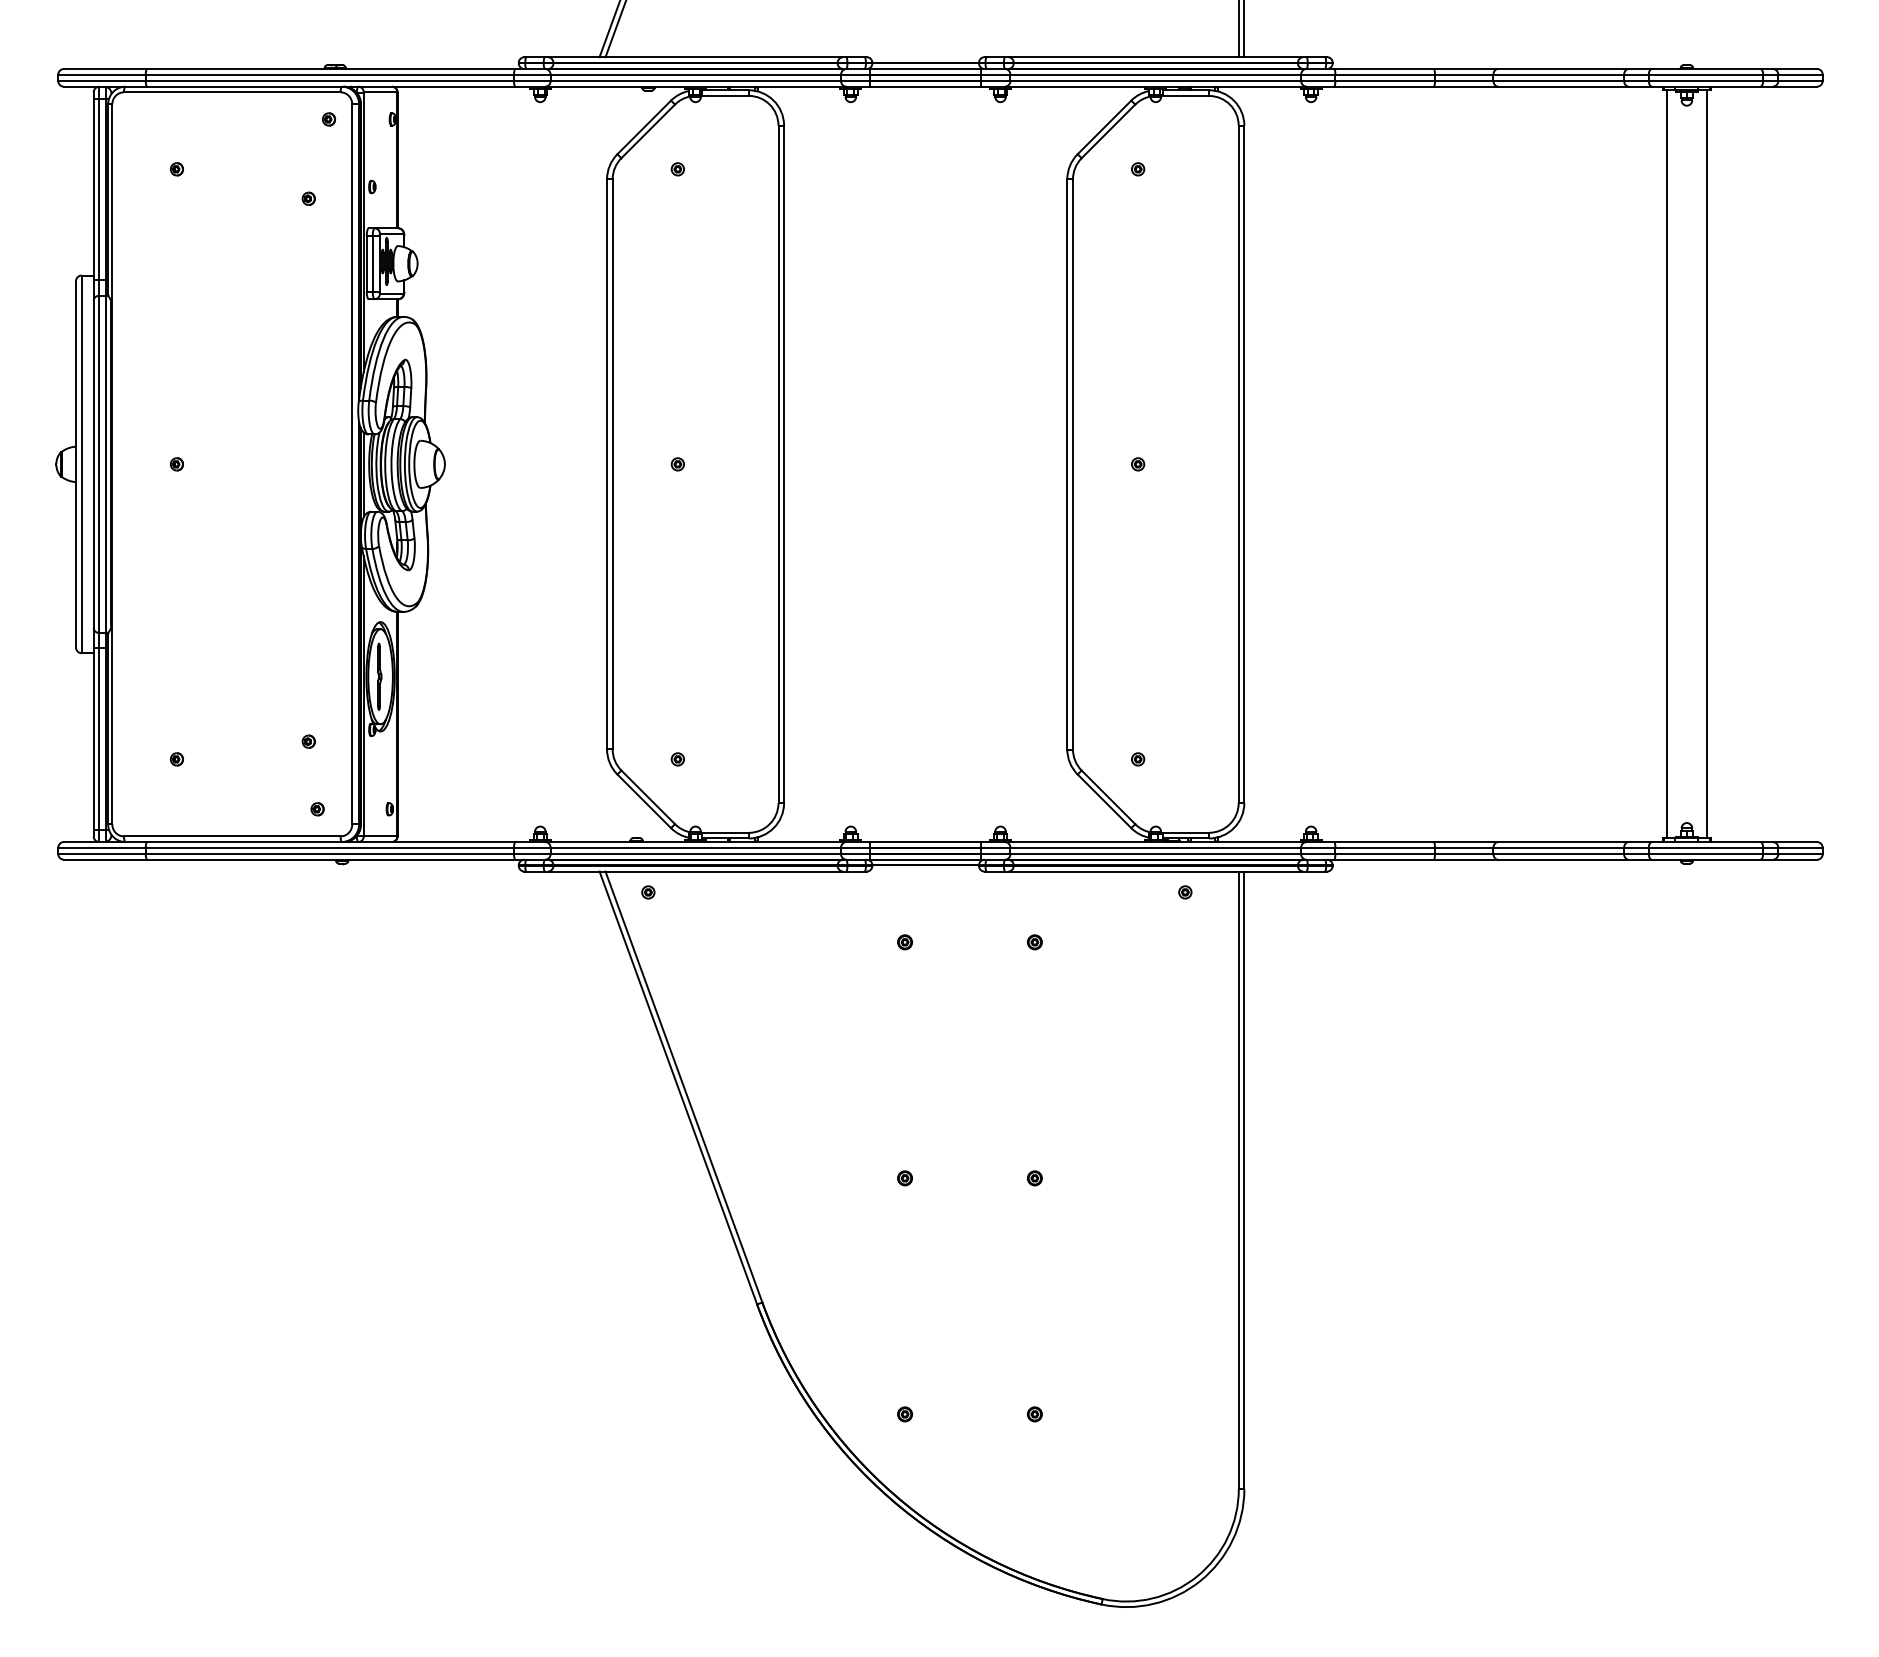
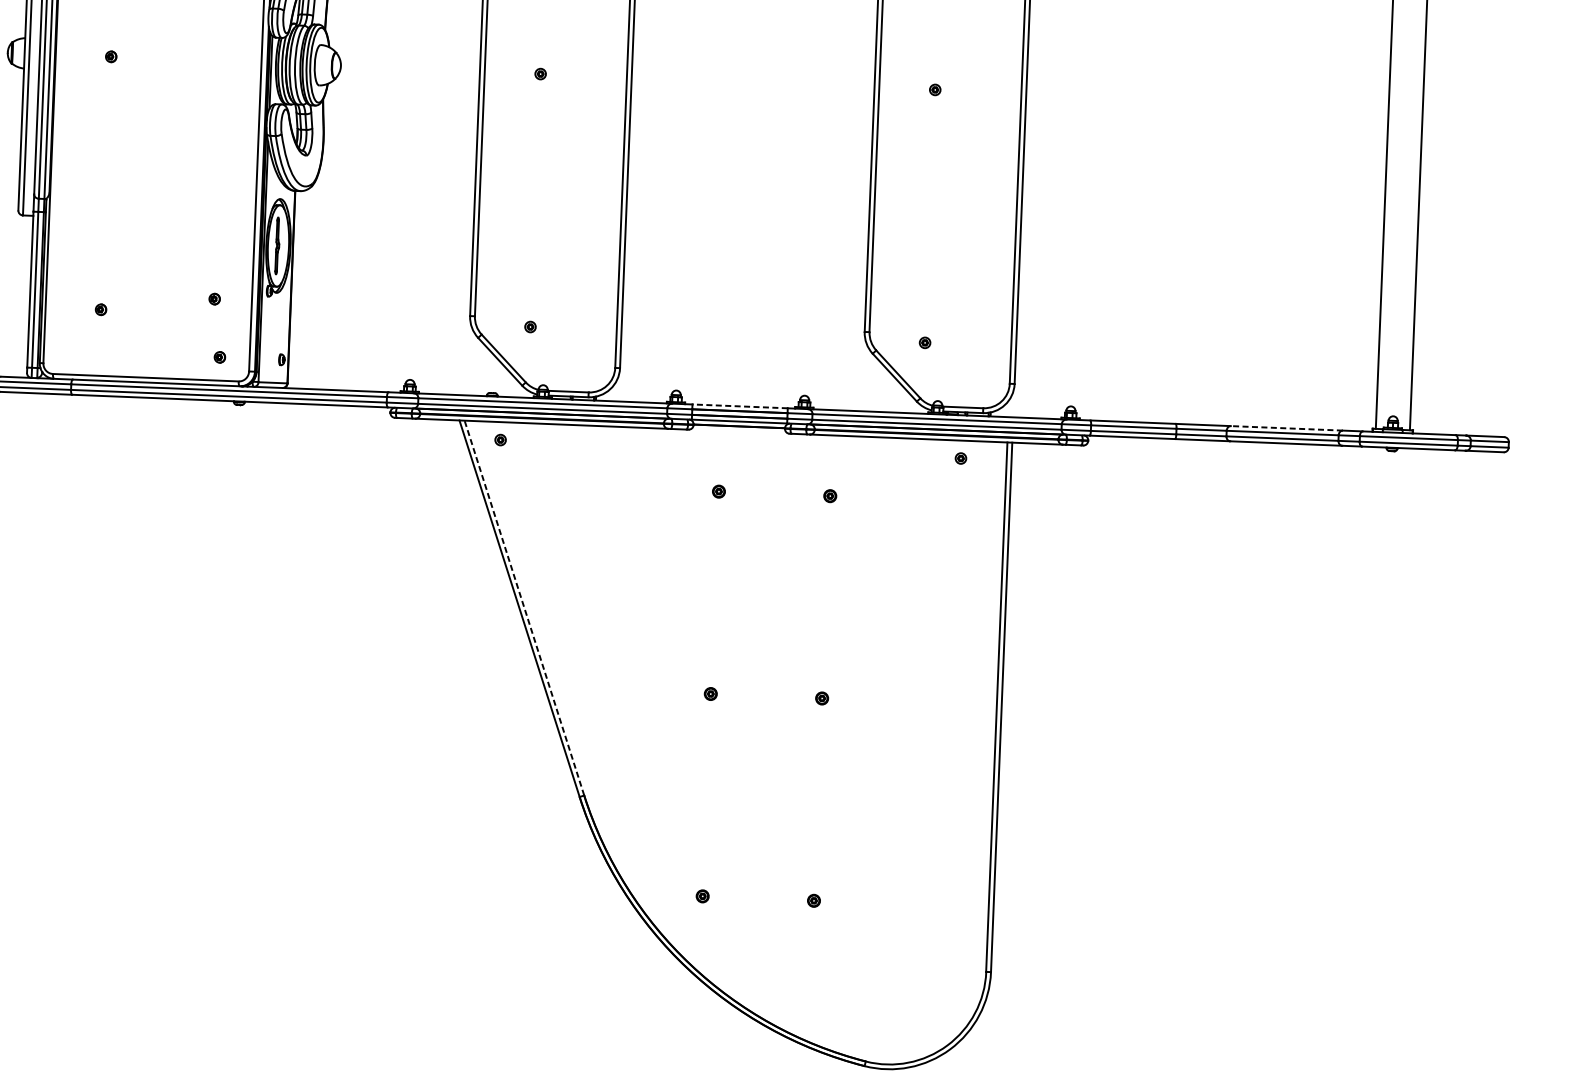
line: (925, 842) -> (739, 406), solid -> dashed
line: (1562, 842) -> (1286, 428), solid -> dashed
line: (683, 1086) -> (524, 607), solid -> dashed

